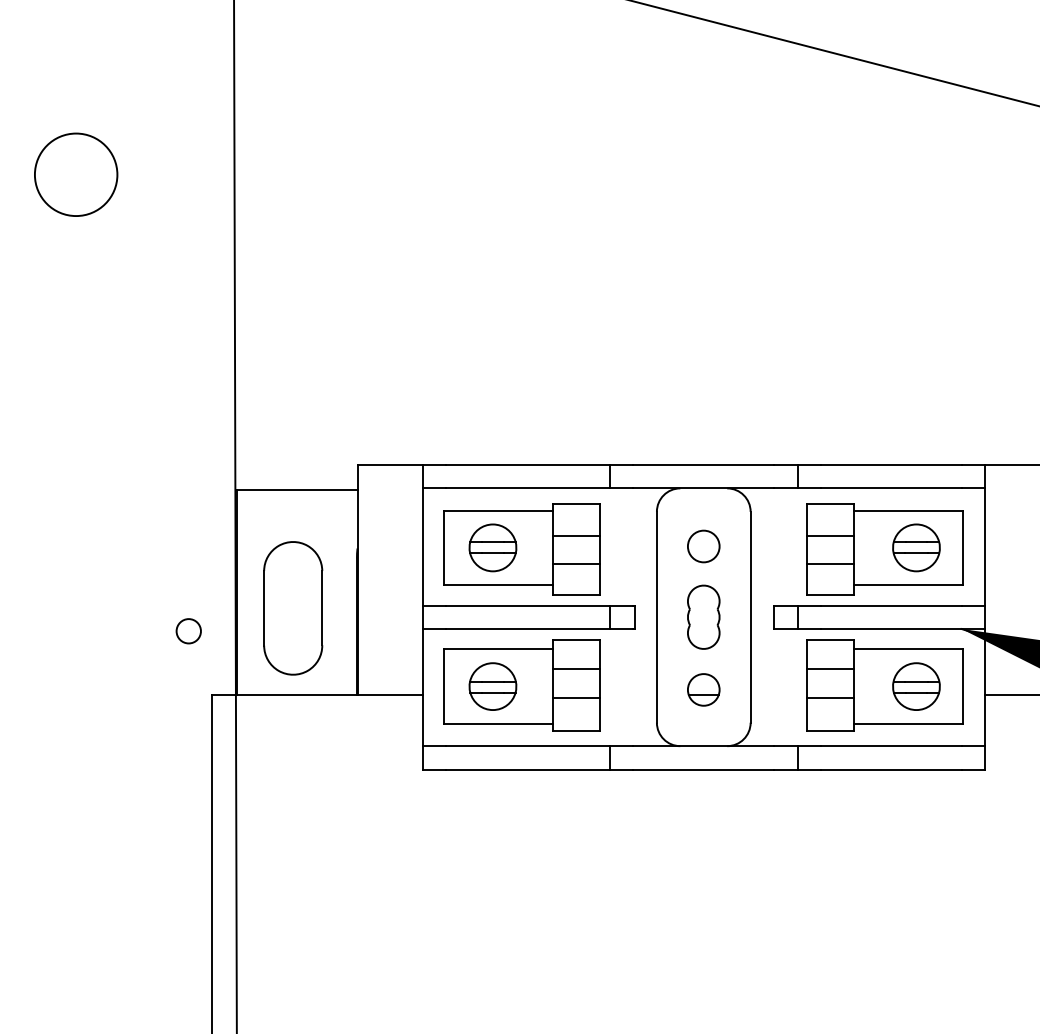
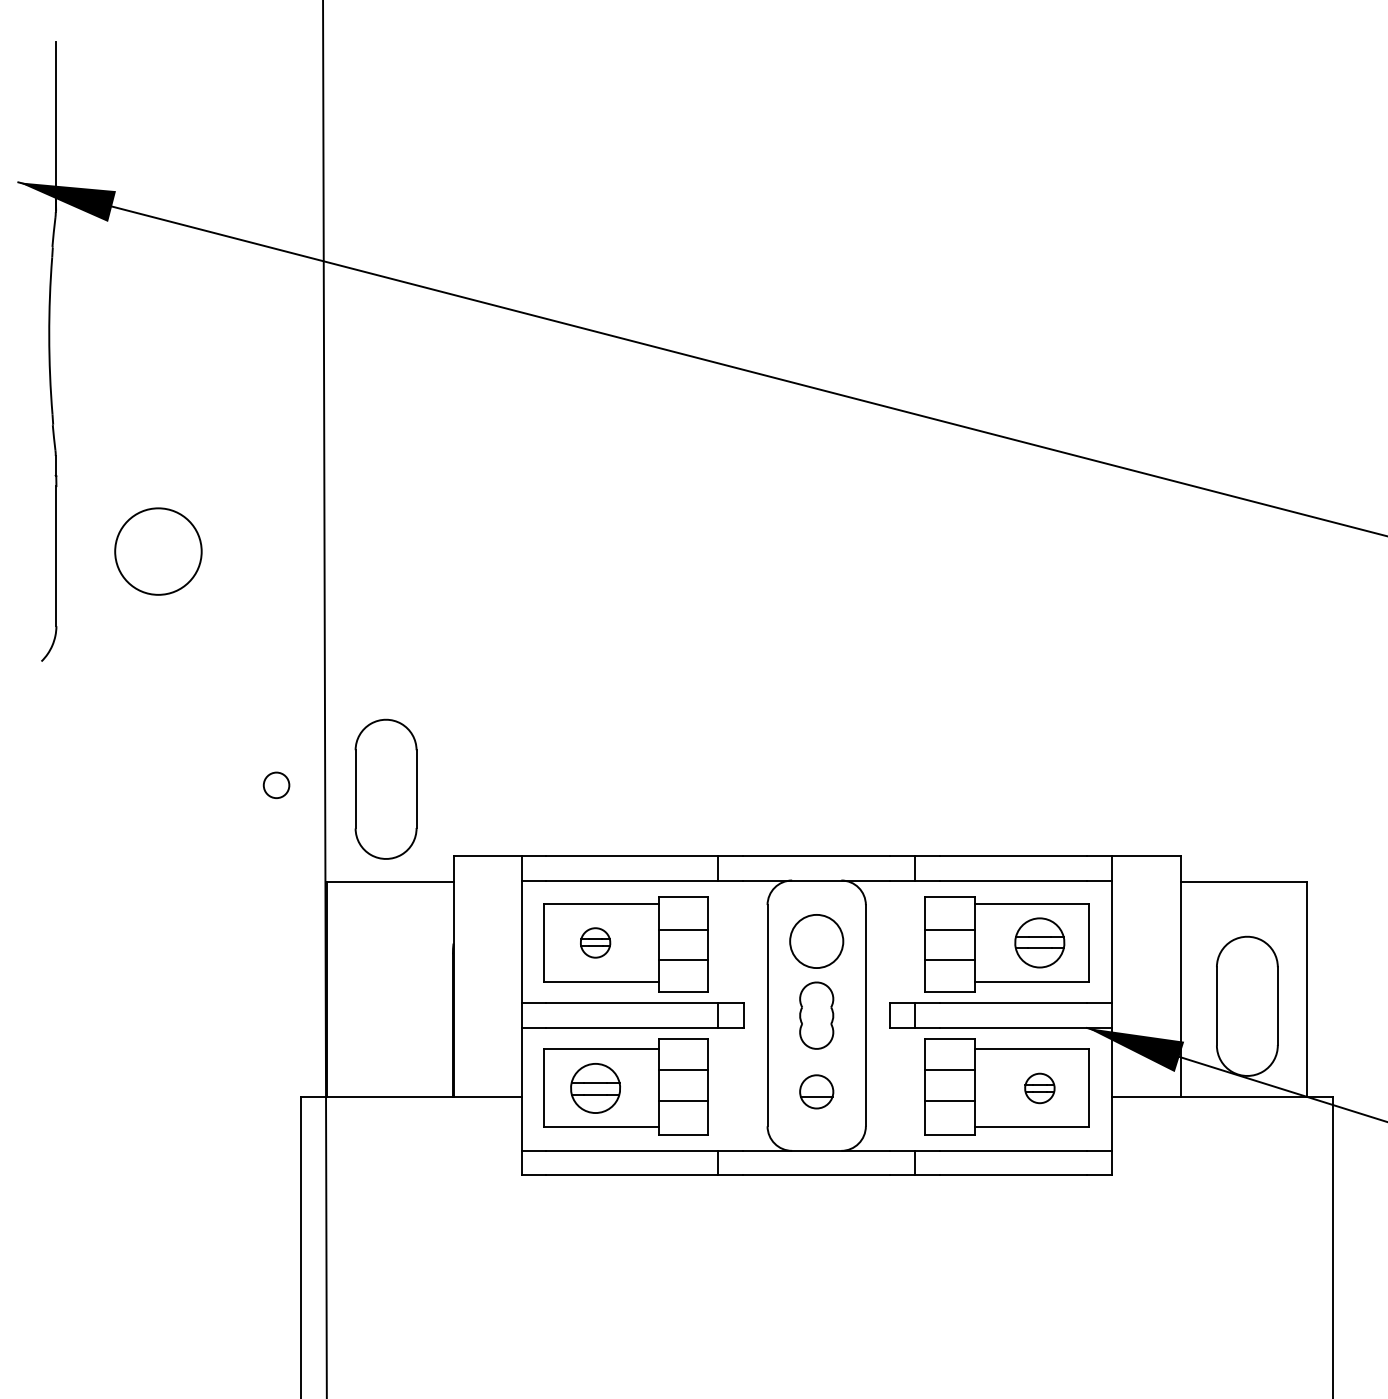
circle: (703, 546) -> (816, 941), size x1.6
part: (492, 547) -> (595, 942), size x0.6
part: (292, 607) -> (385, 788), moved
circle: (188, 630) -> (276, 784), moved
part: (916, 686) -> (1039, 1088), size x0.6

